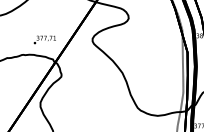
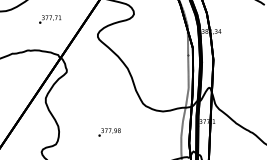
text: (45, 39) -> (50, 19), moved

